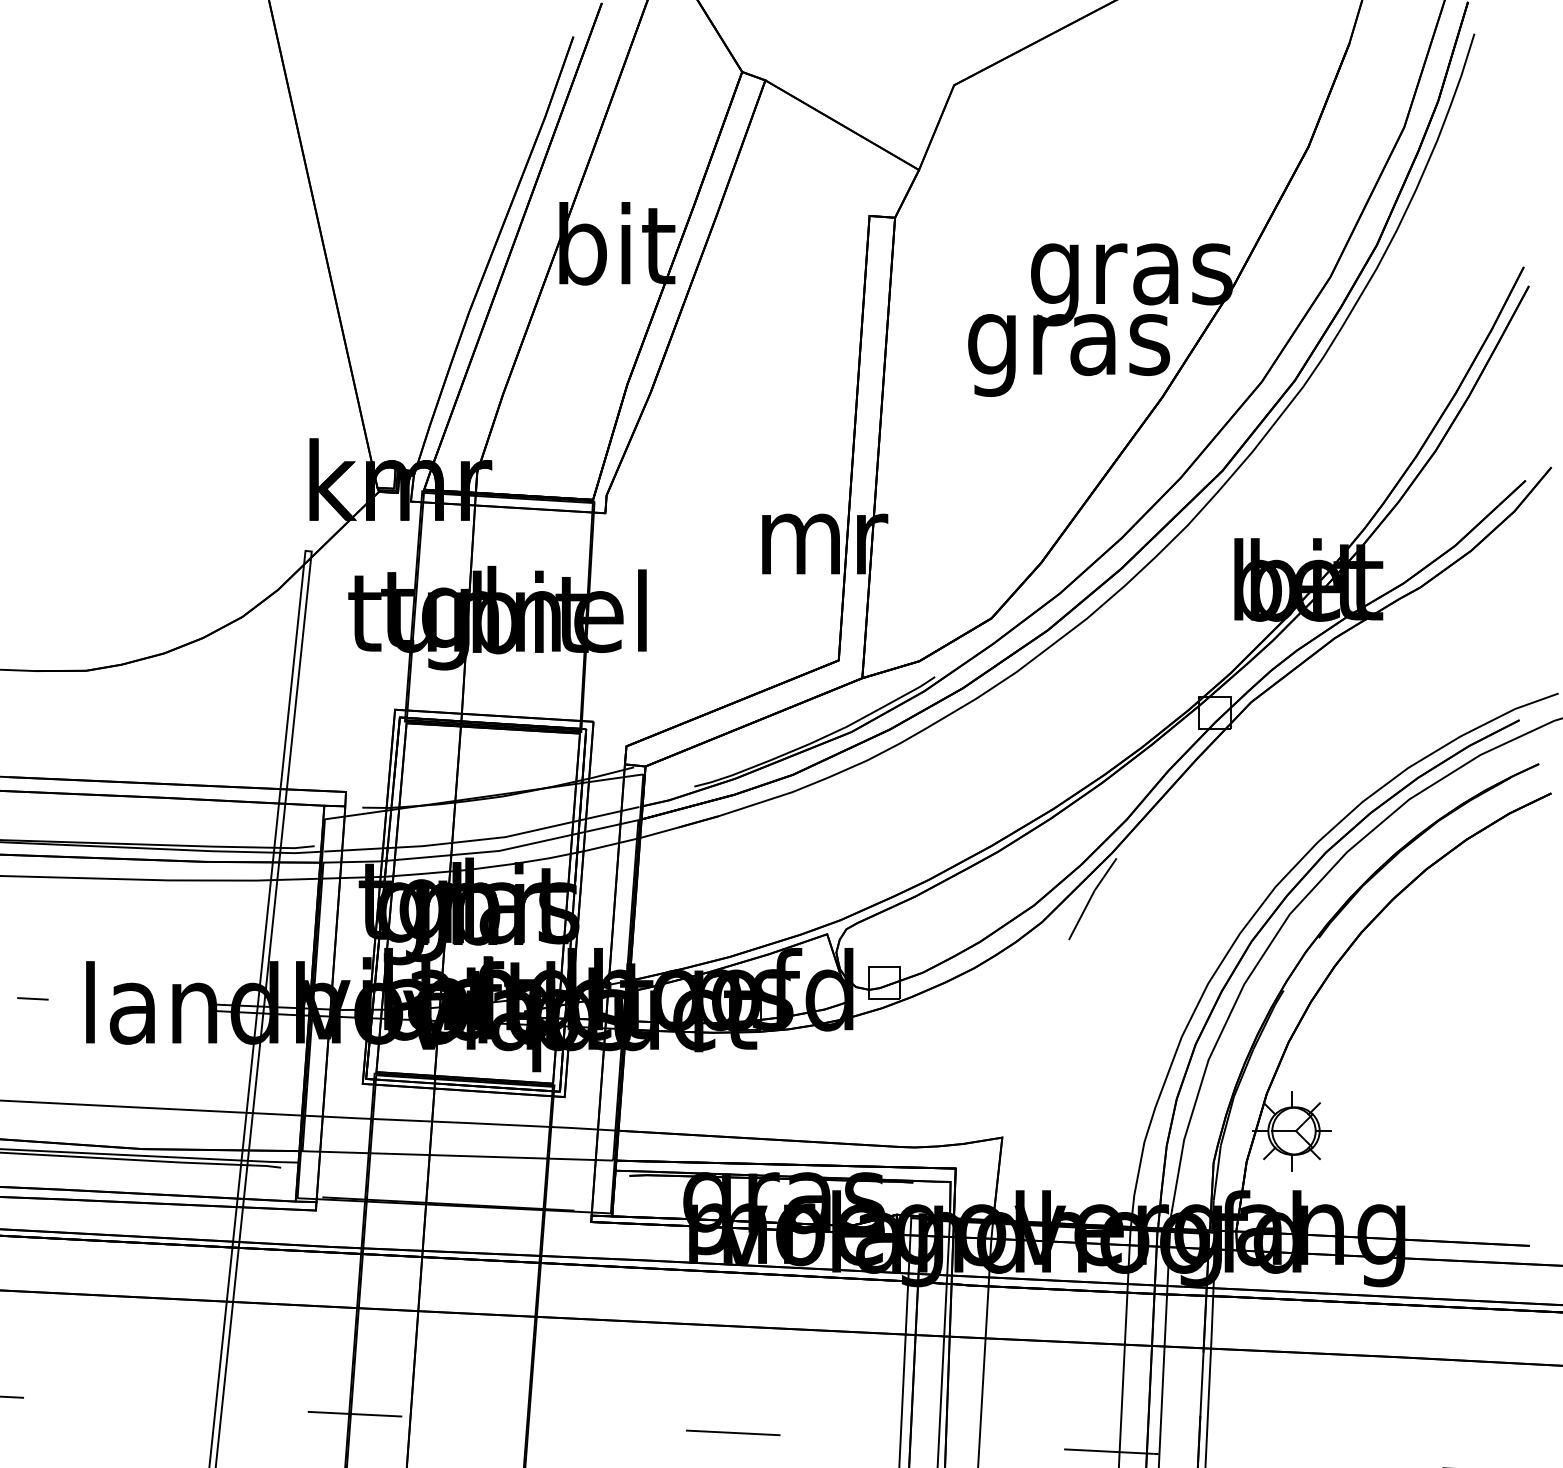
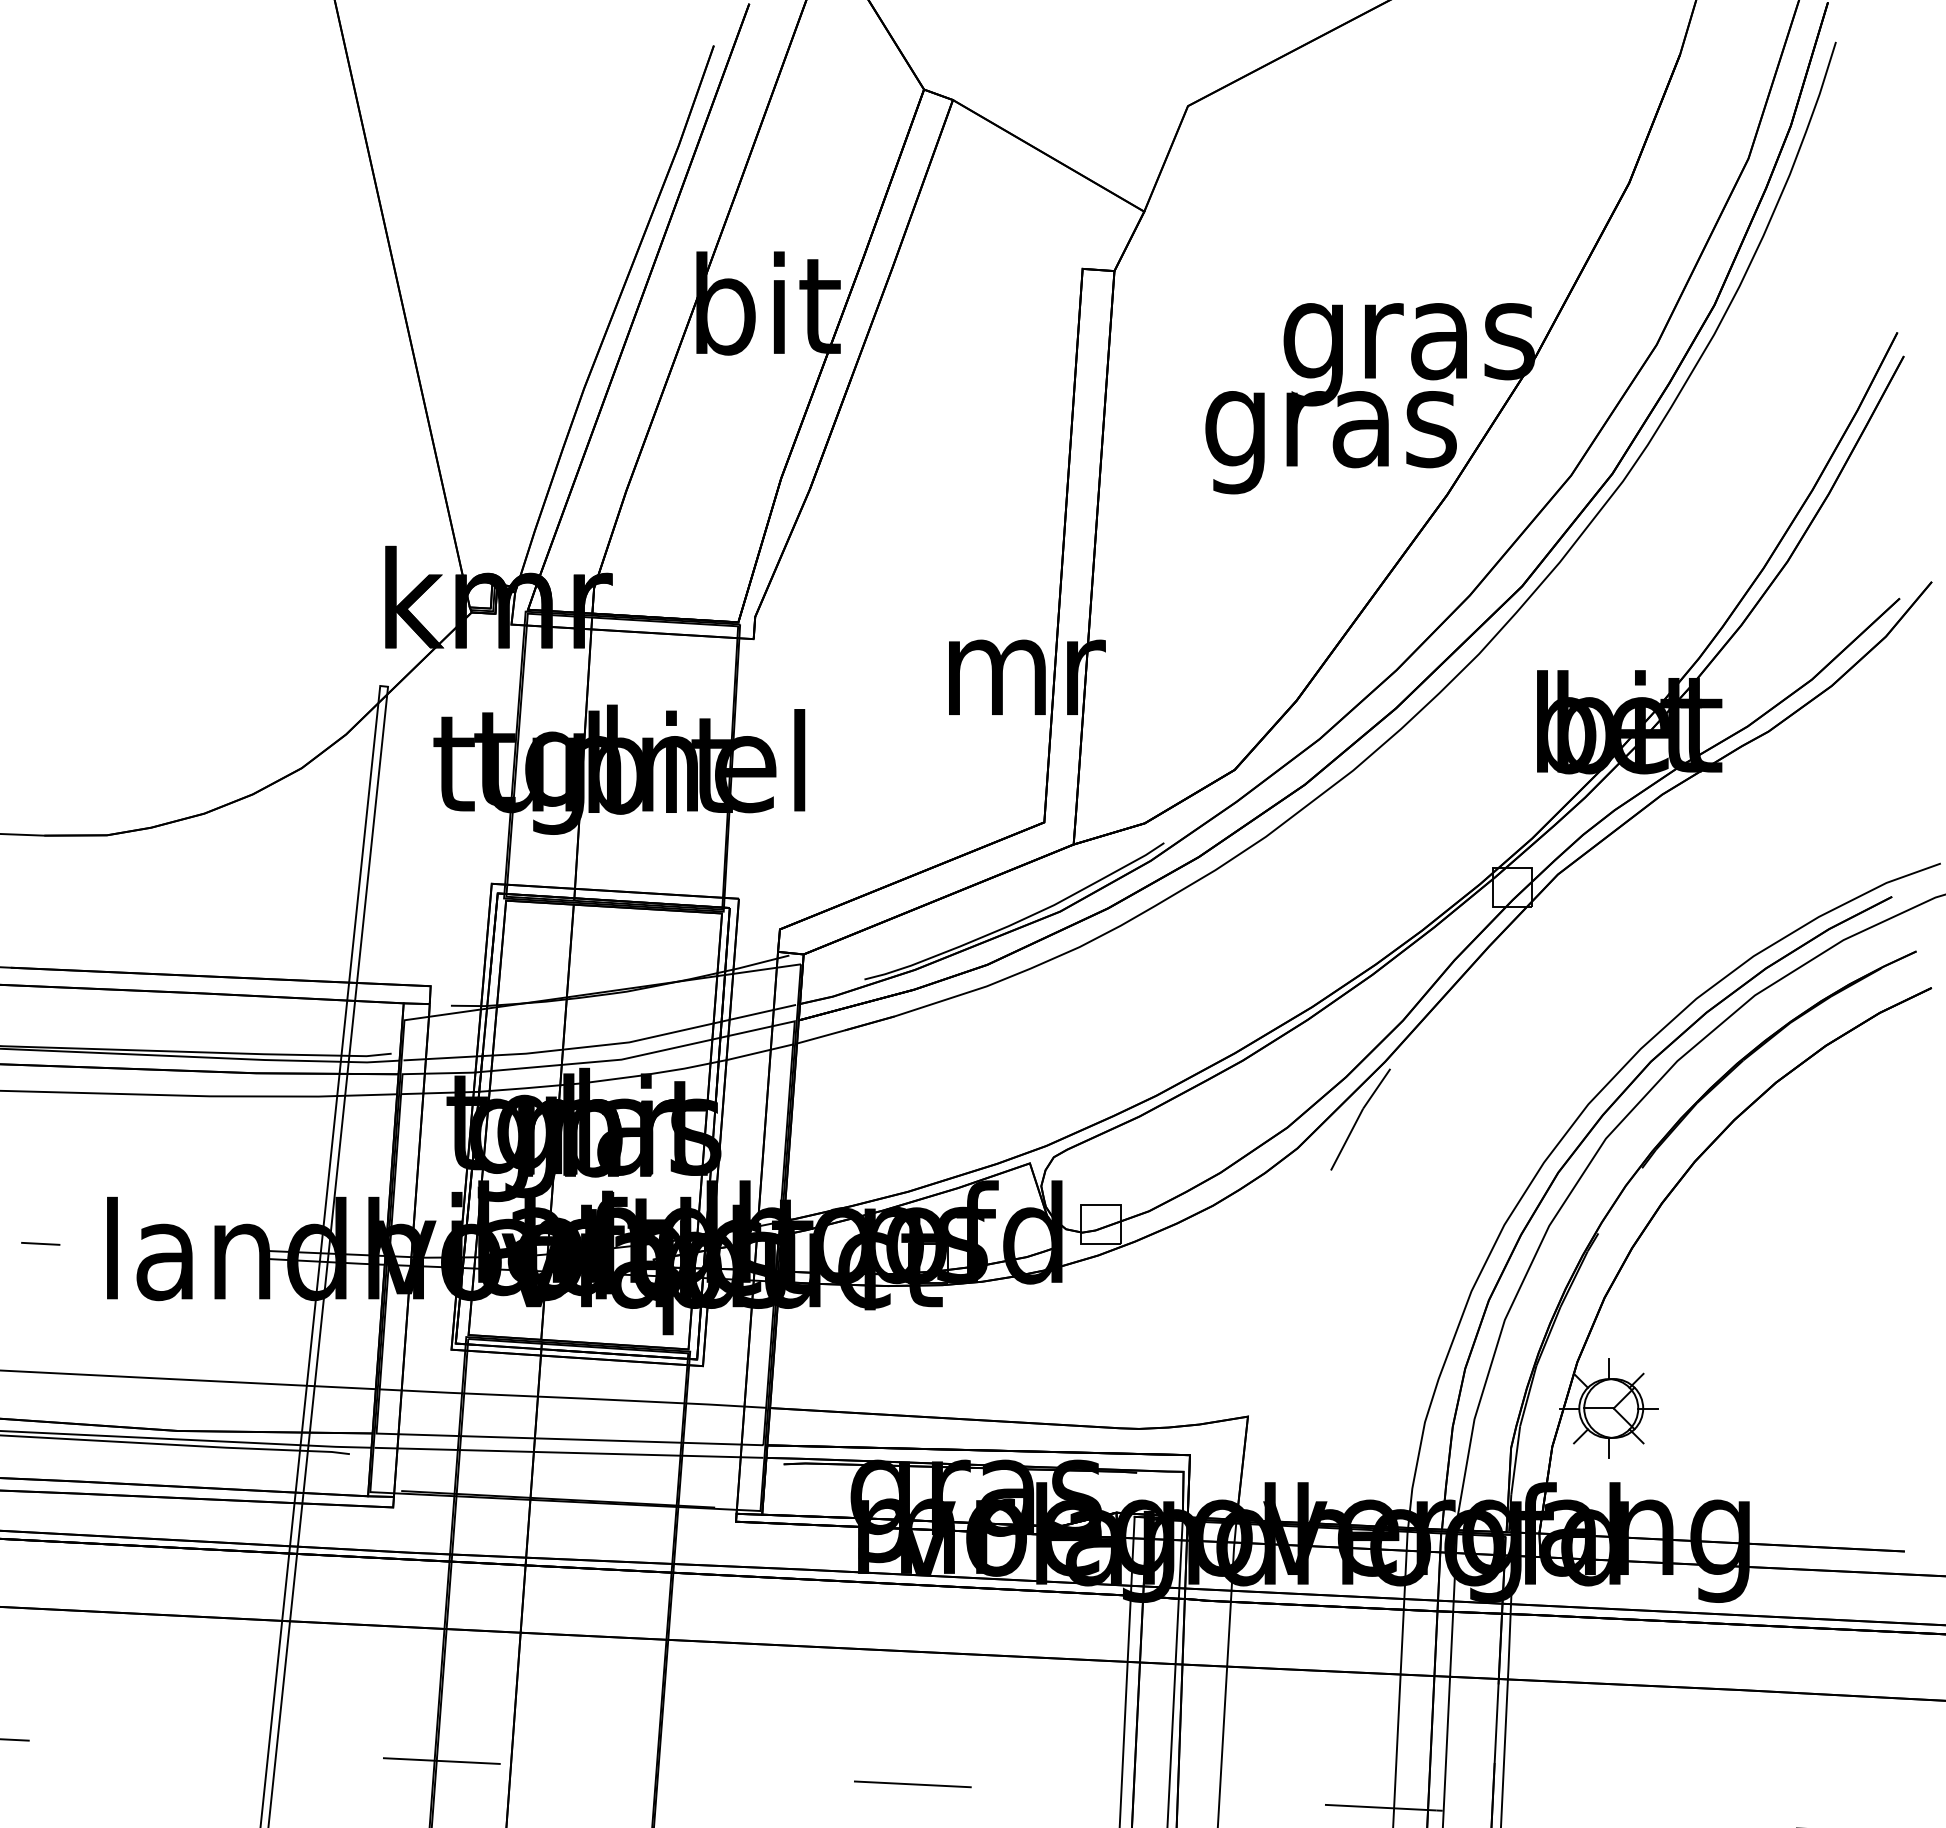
line: (456, 1166) -> (568, 1452), added

